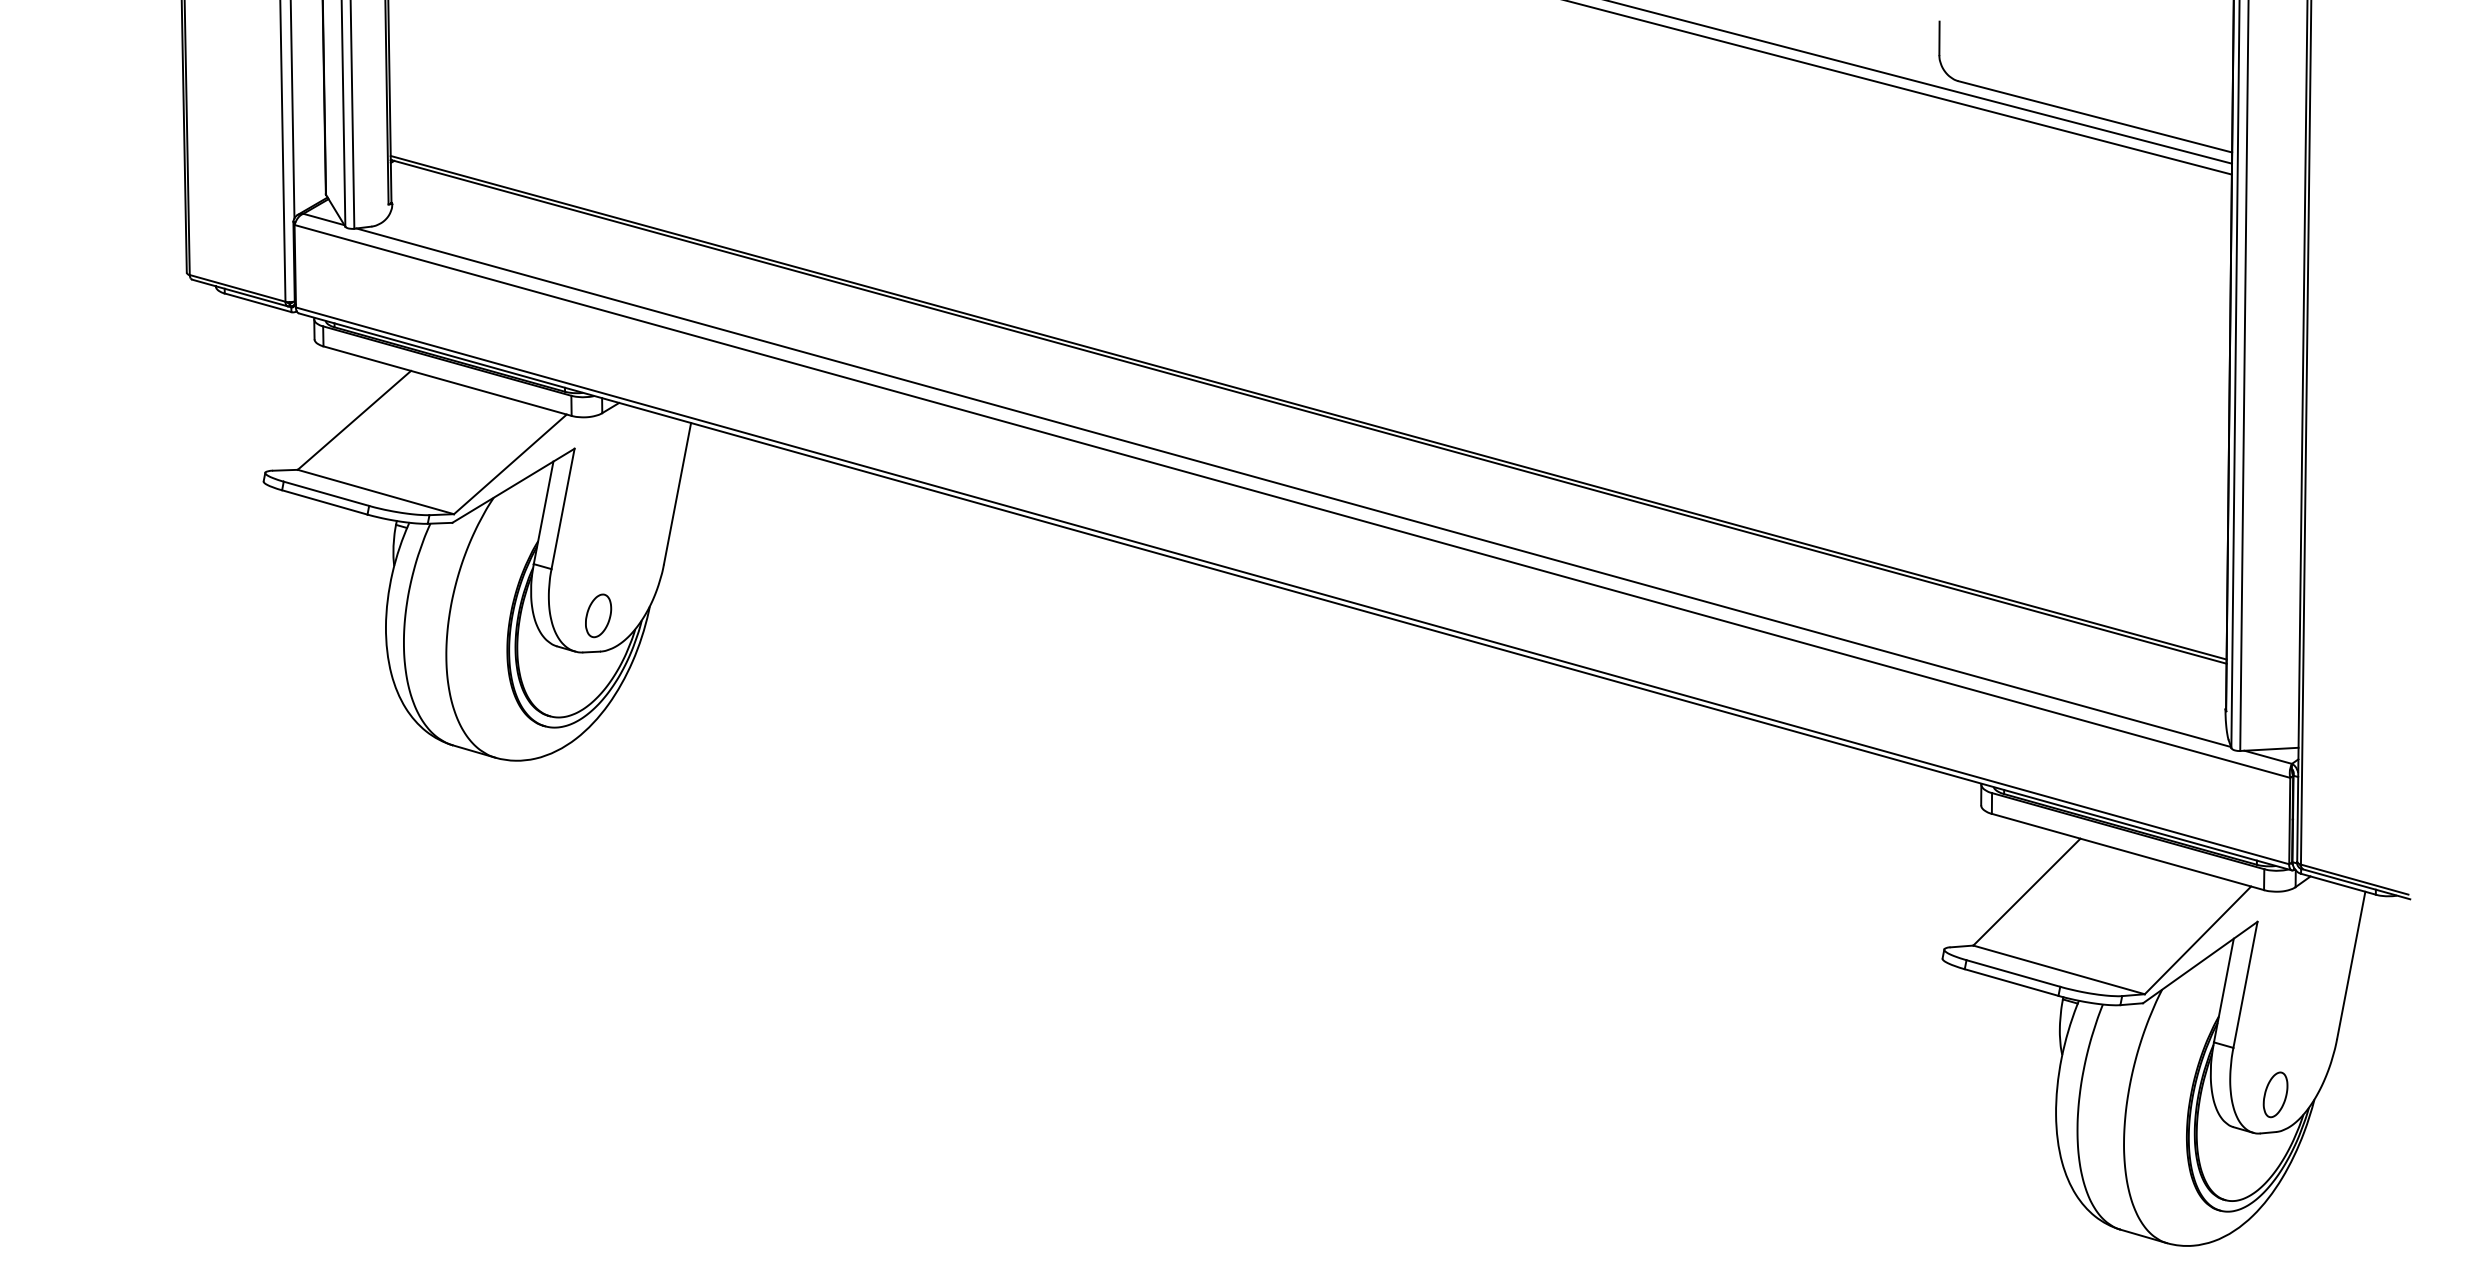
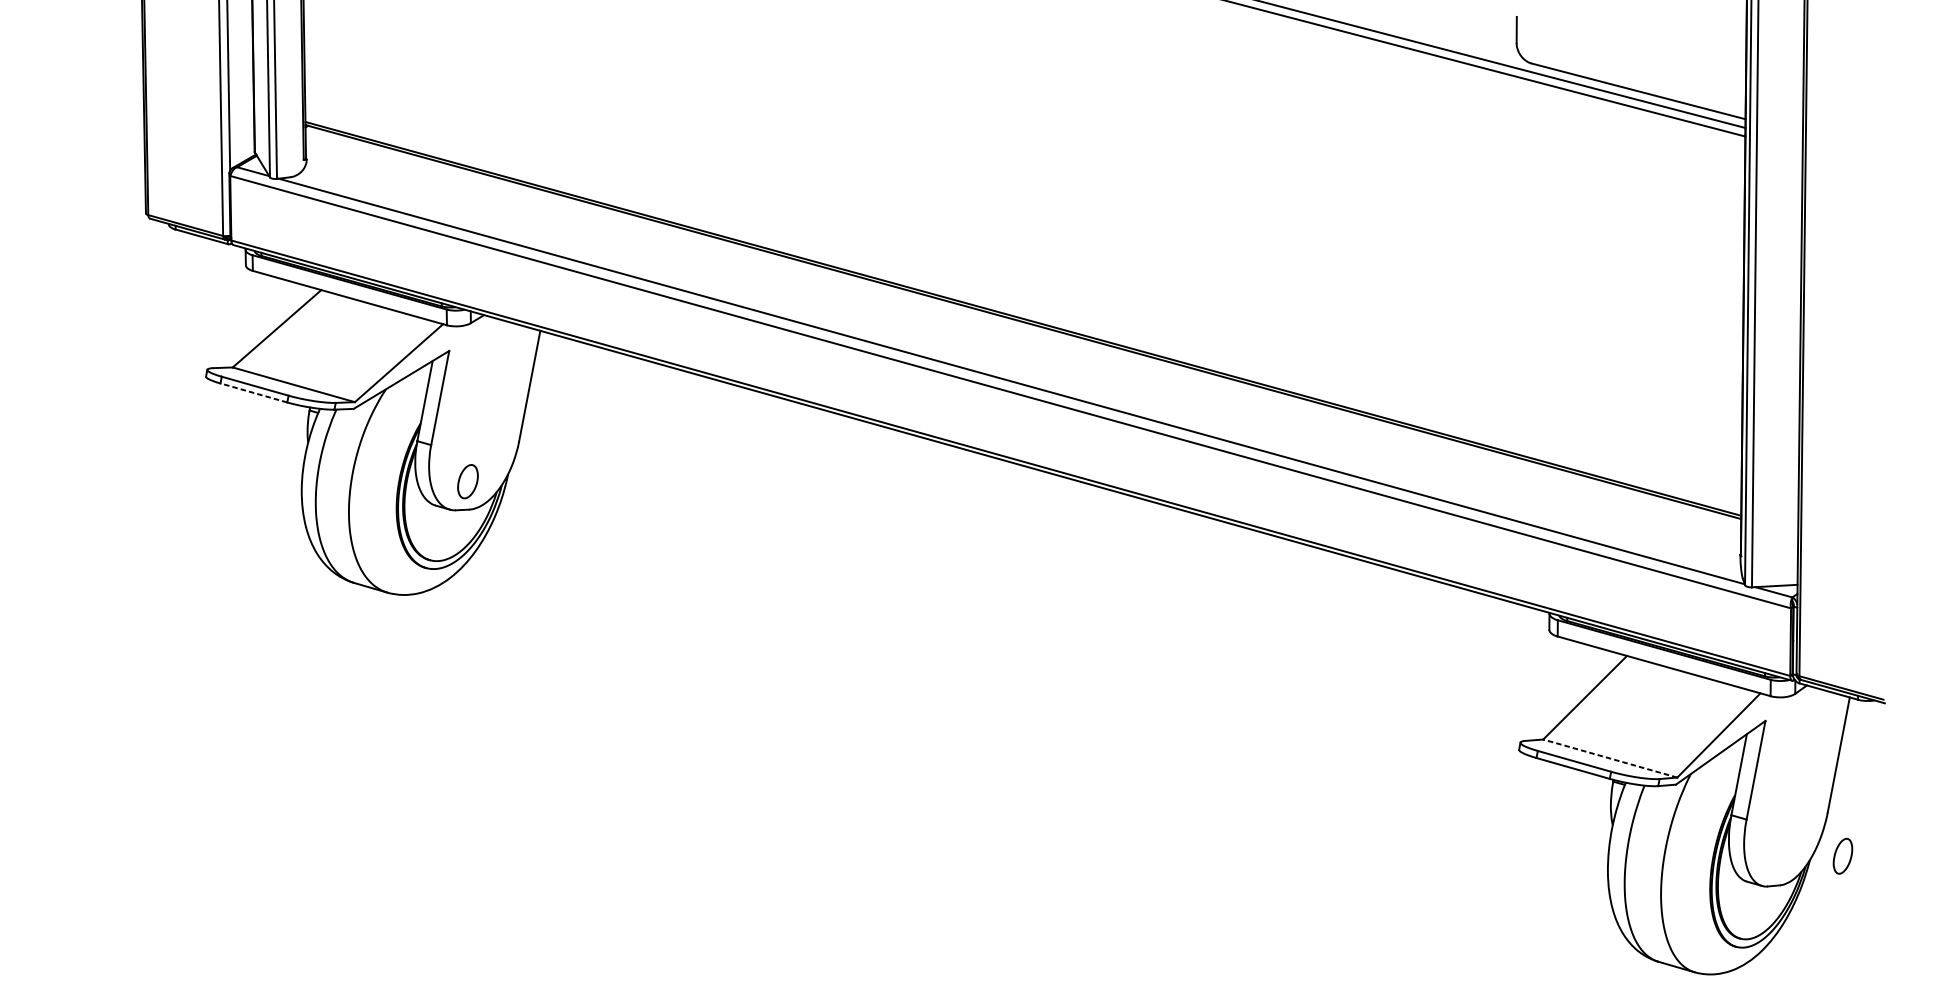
line: (324, 502) -> (253, 393), solid -> dashed
line: (2058, 969) -> (1609, 758), solid -> dashed
part: (2275, 1094) -> (1842, 856), moved

